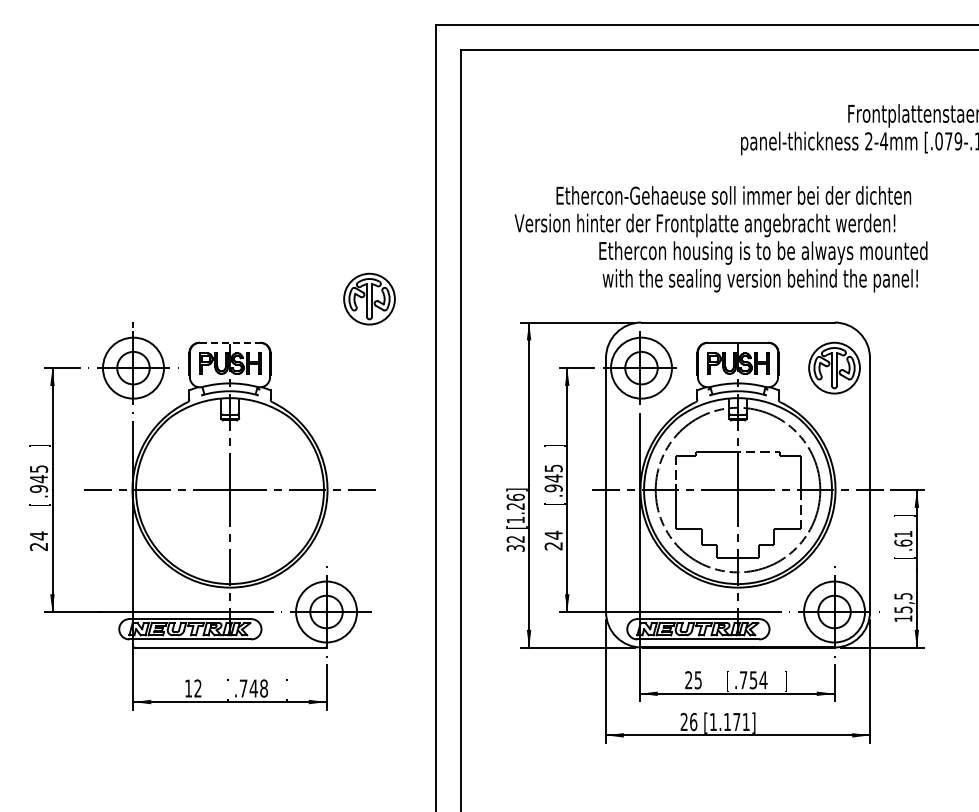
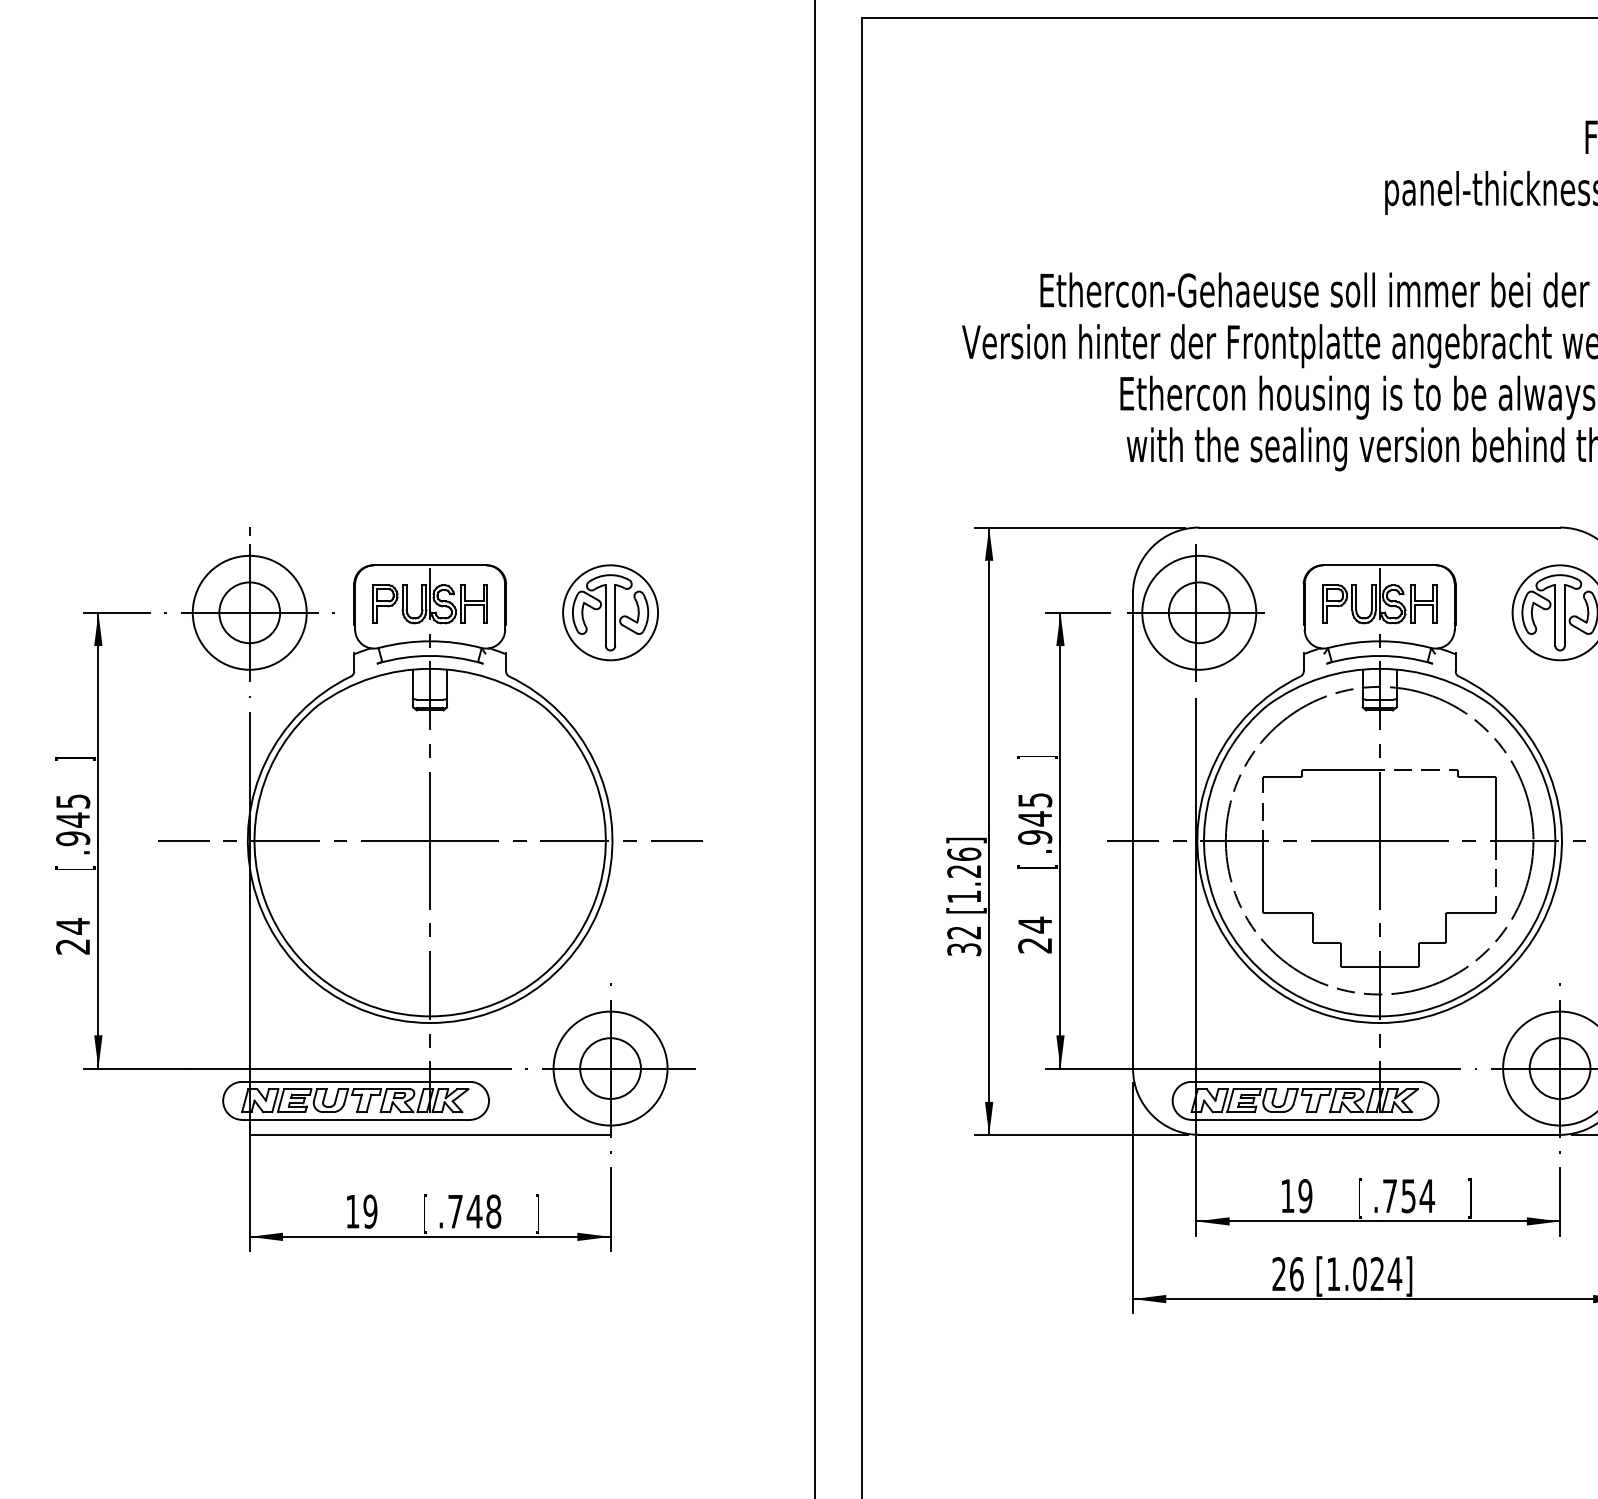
part: (369, 298) -> (610, 611), moved
line: (230, 342) -> (431, 564), dashed -> solid
text: (693, 680) -> (1296, 1196), 25 -> 19
text: (197, 688) -> (369, 1211), 12 -> 19
text: (736, 721) -> (1376, 1273), [1.171] -> [1.024]

